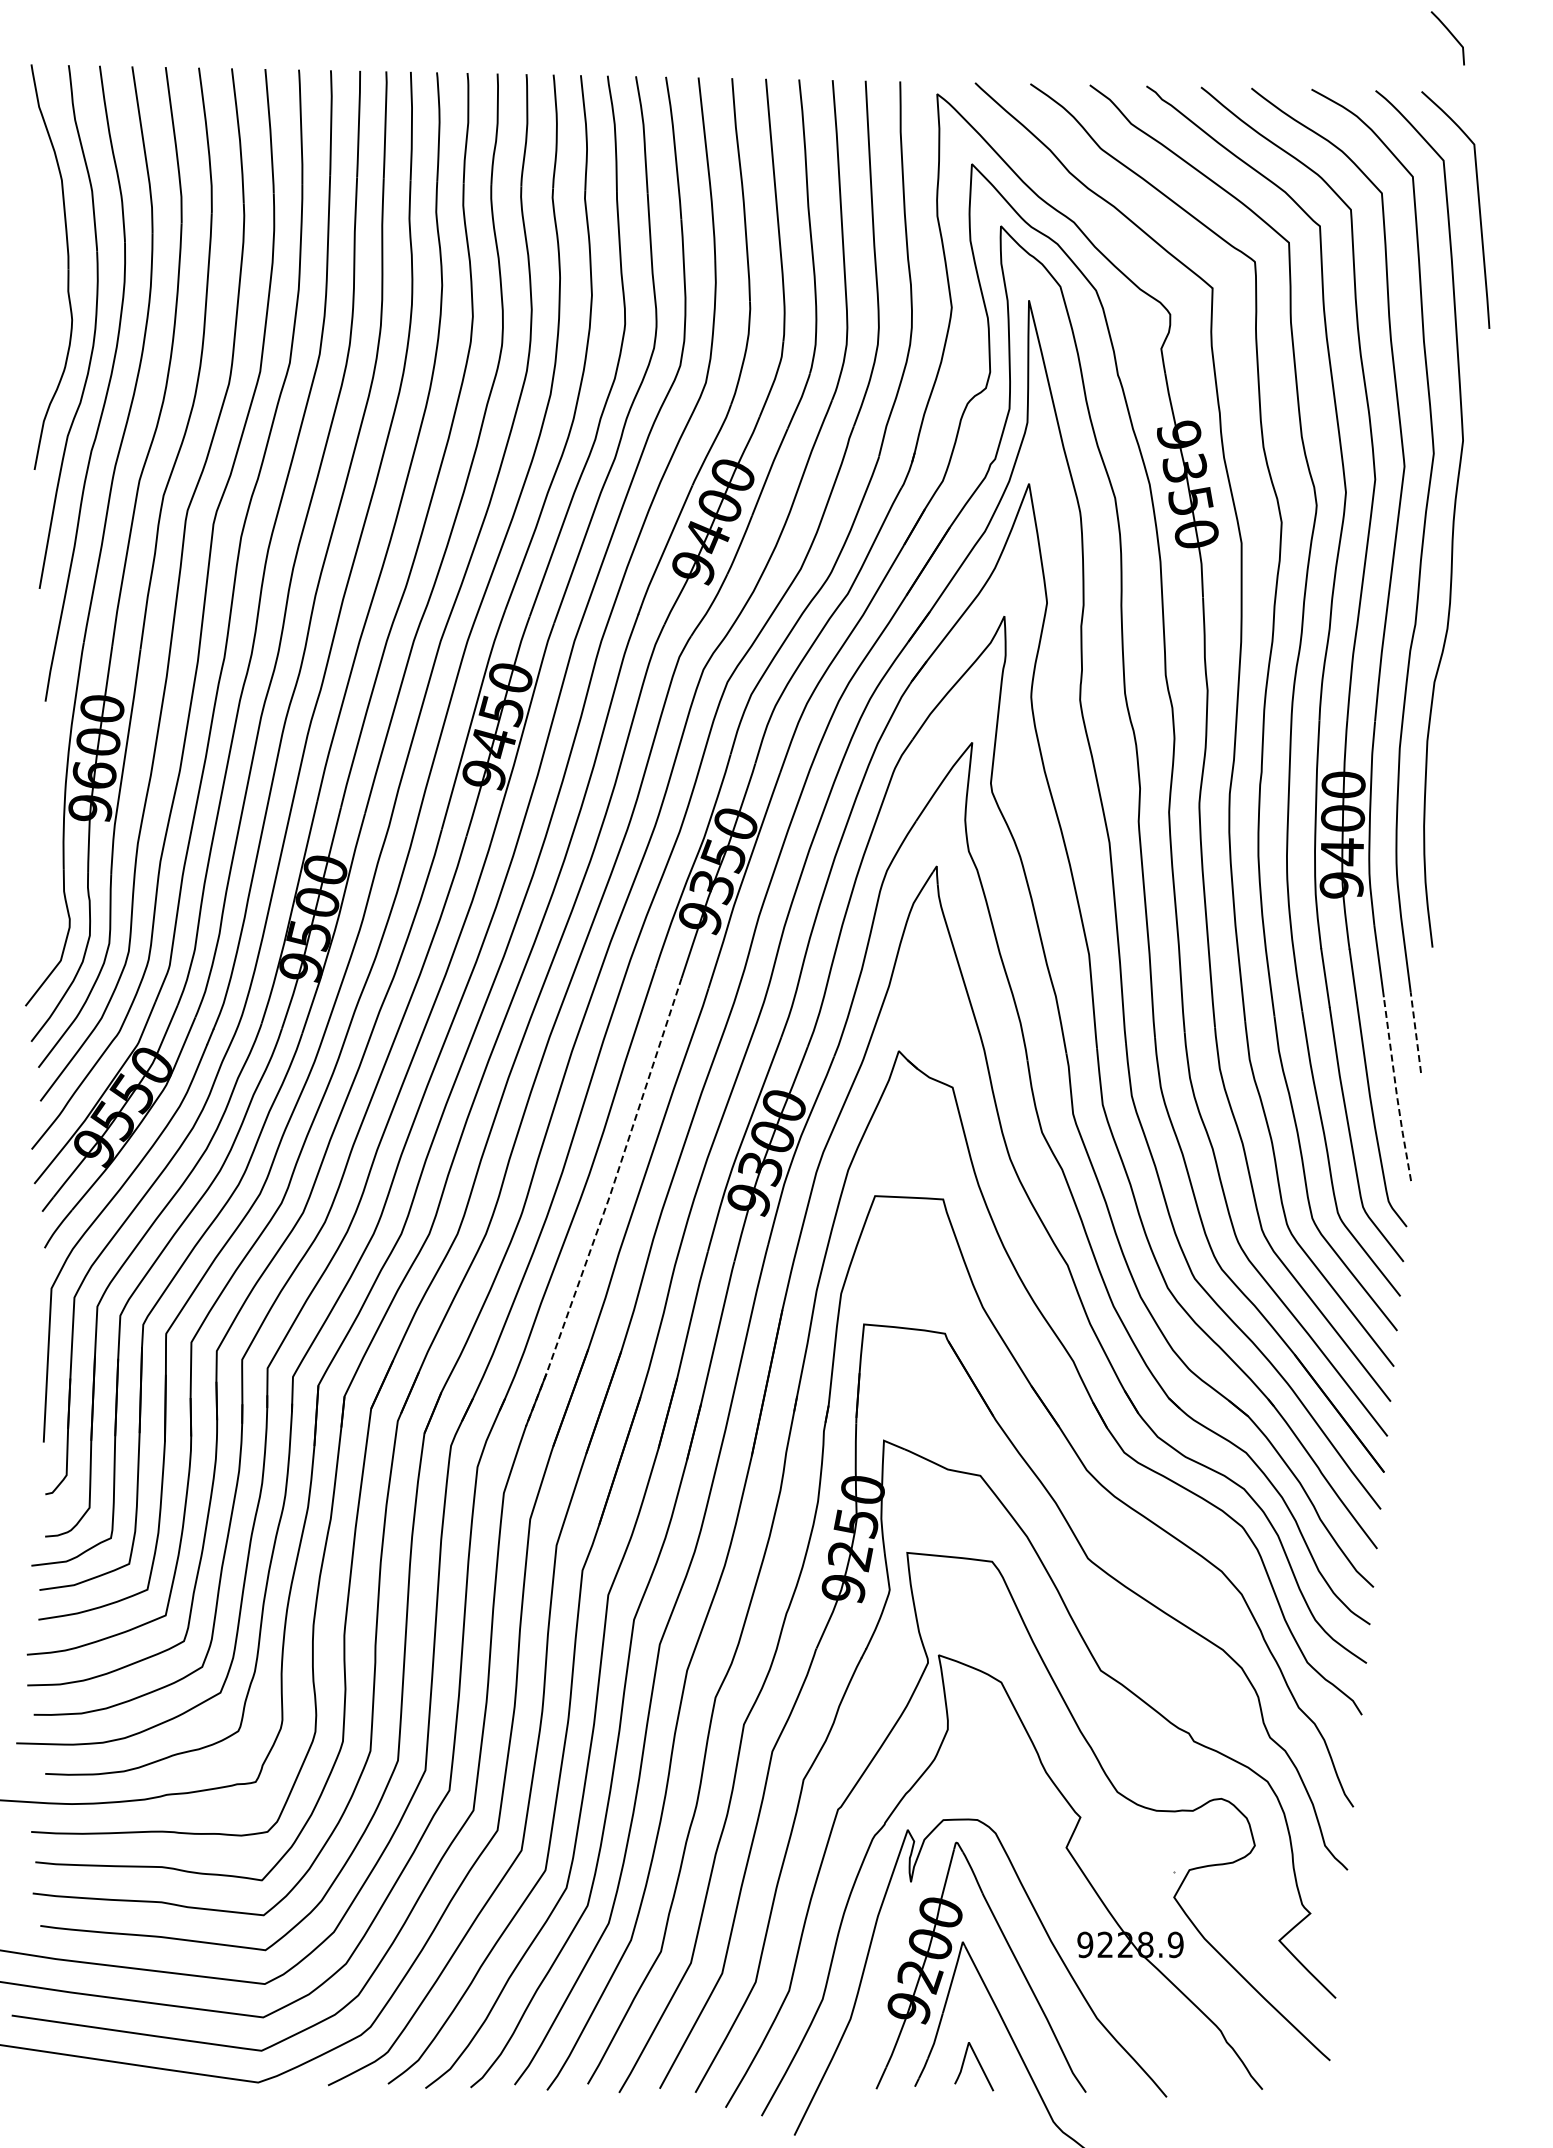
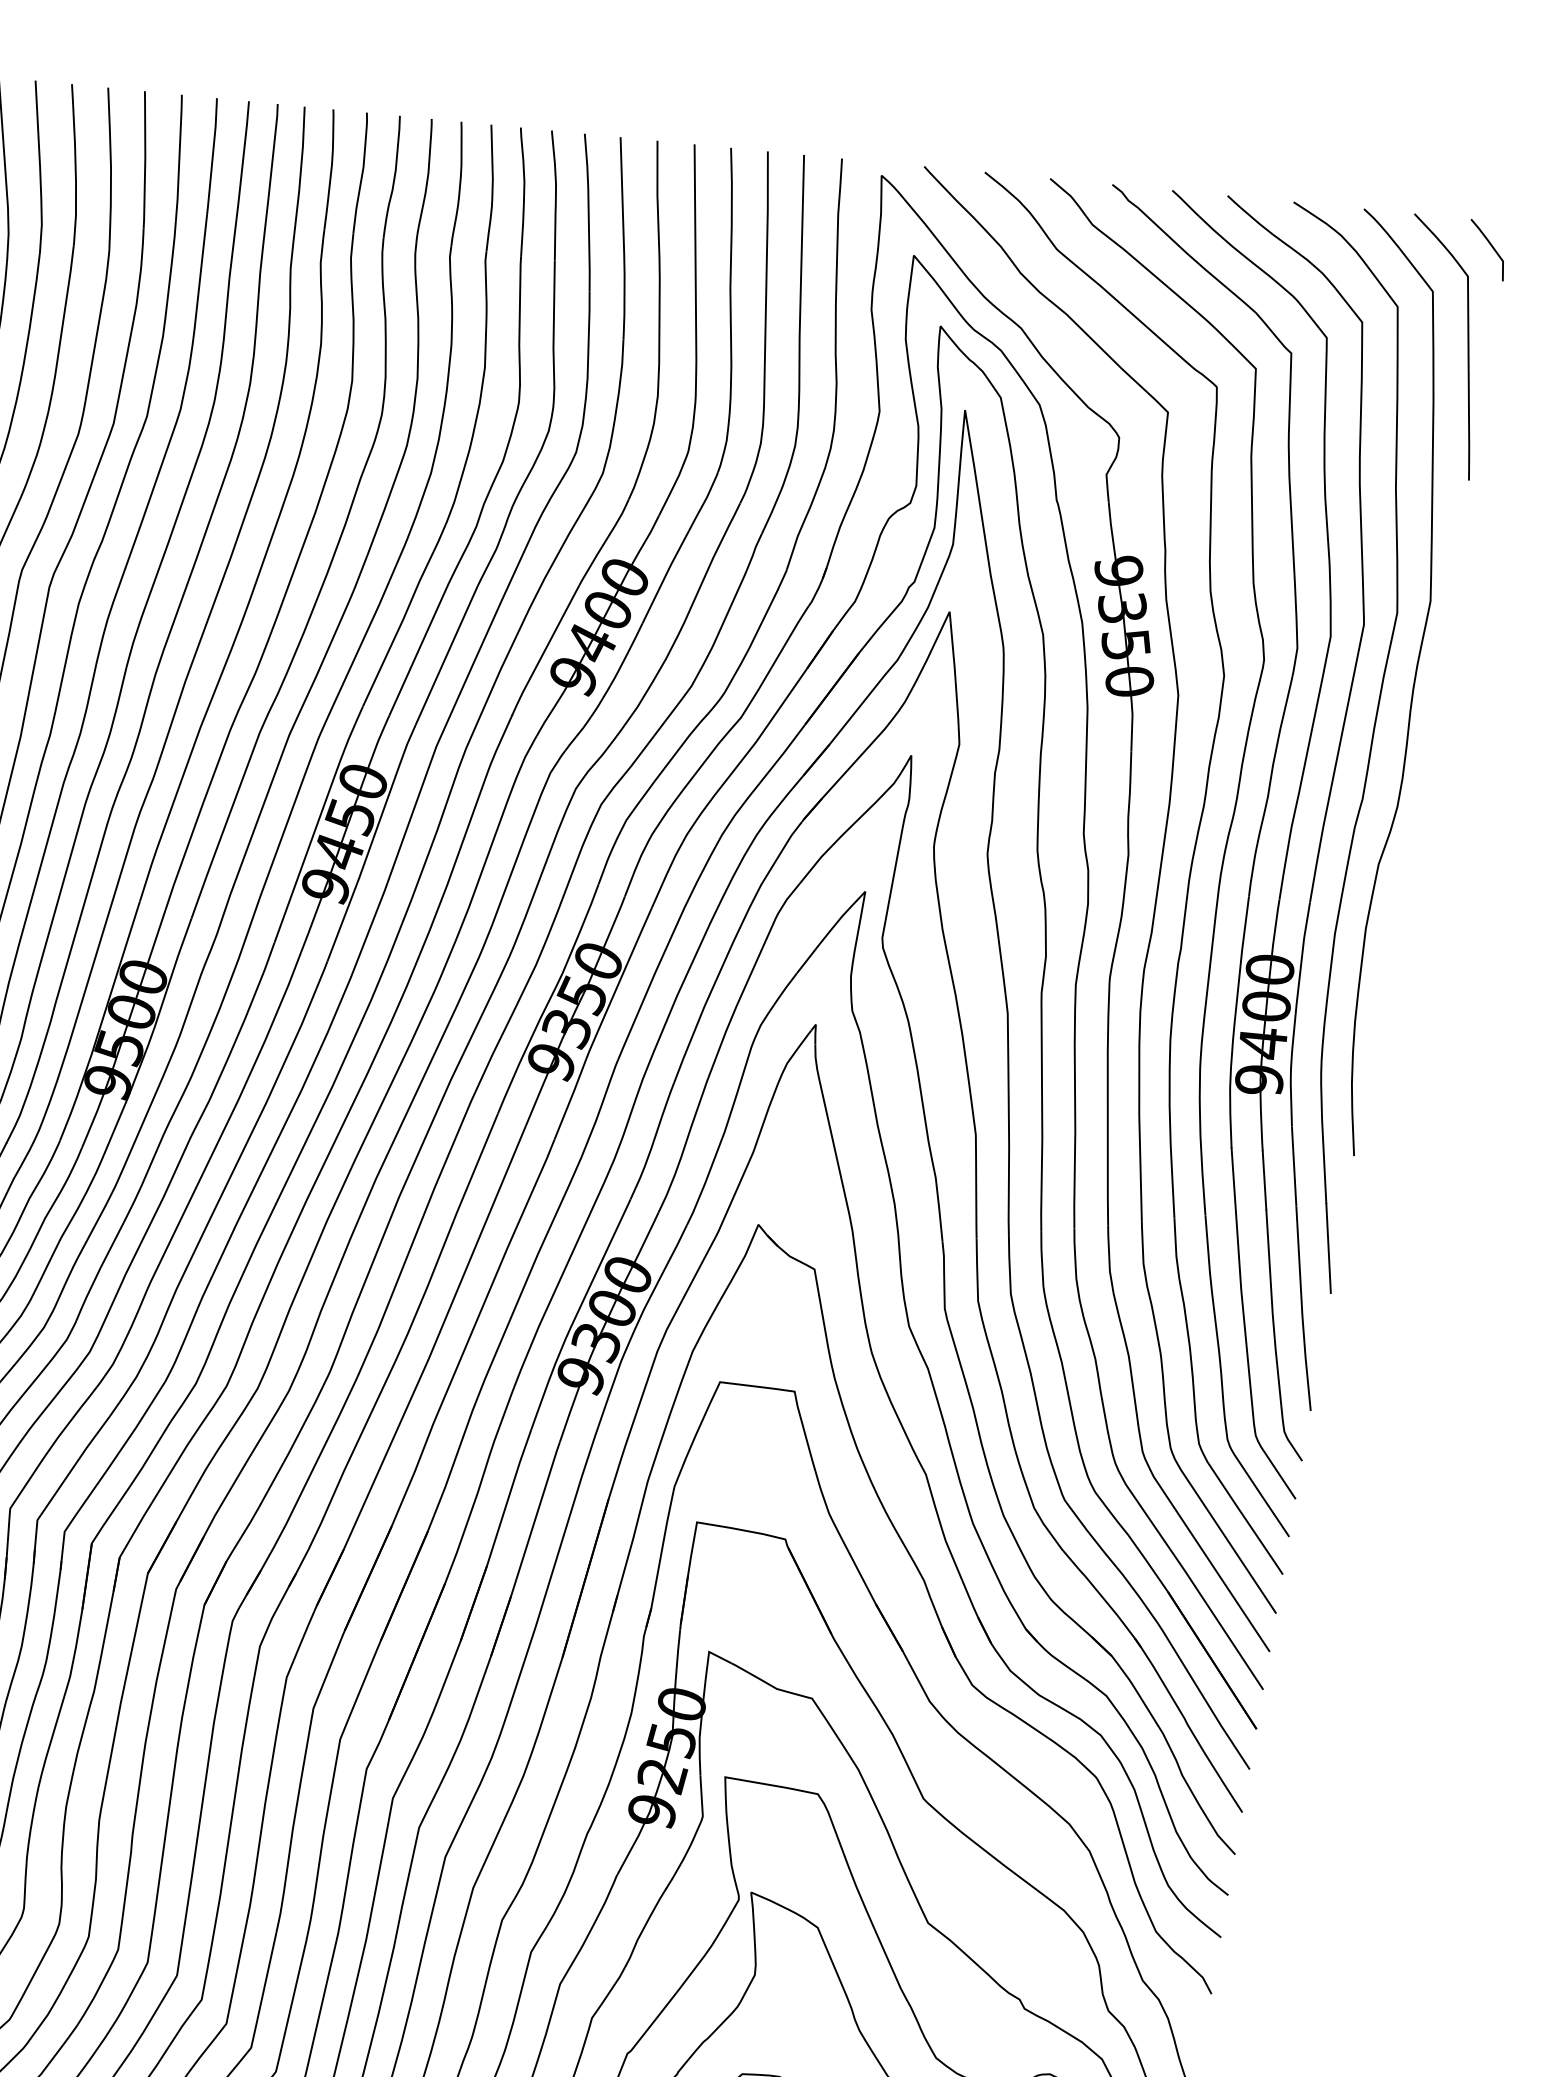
line: (1450, 34) -> (1490, 246), moved
line: (1415, 1032) -> (1328, 1247), dashed -> solid
line: (1396, 1089) -> (1302, 1309), dashed -> solid
line: (607, 1203) -> (425, 1367), dashed -> solid

